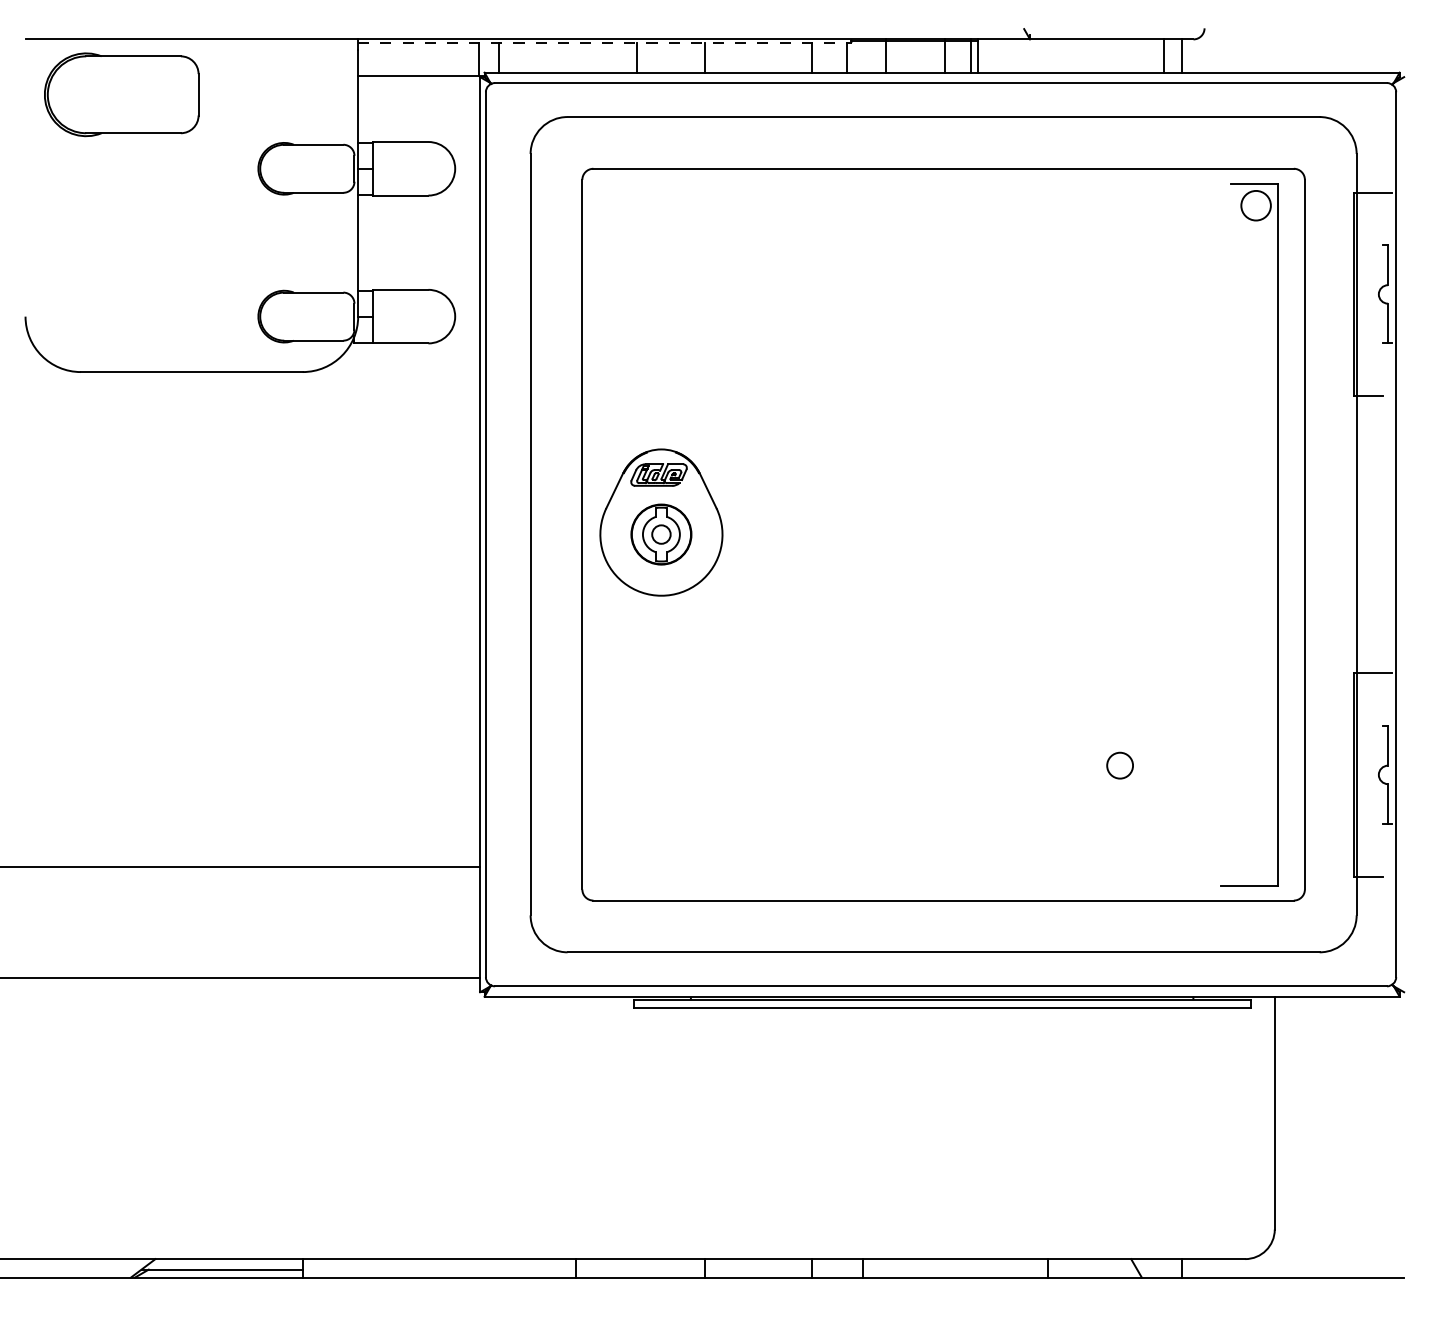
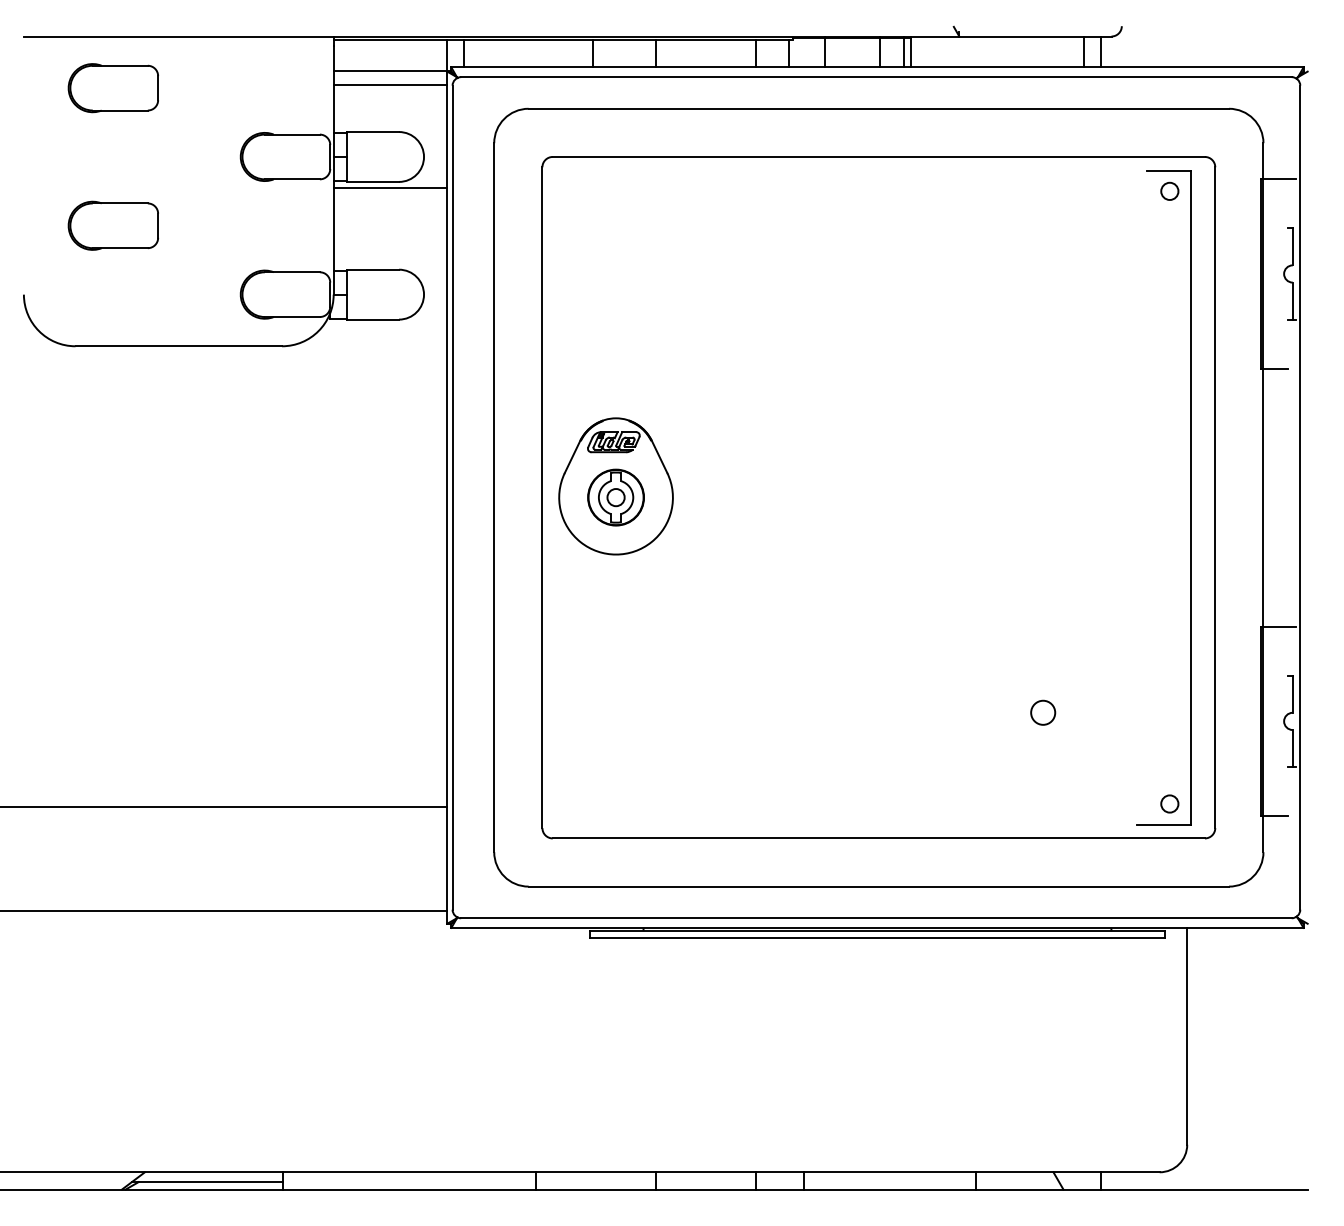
line: (604, 43) -> (563, 40), dashed -> solid
line: (419, 91) -> (390, 85), added
part: (121, 94) -> (113, 87), size x0.62
line: (419, 202) -> (390, 188), added
circle: (1255, 205) -> (1169, 191), size x0.62
part: (121, 242) -> (113, 225), added
circle: (1256, 863) -> (1170, 803), added

